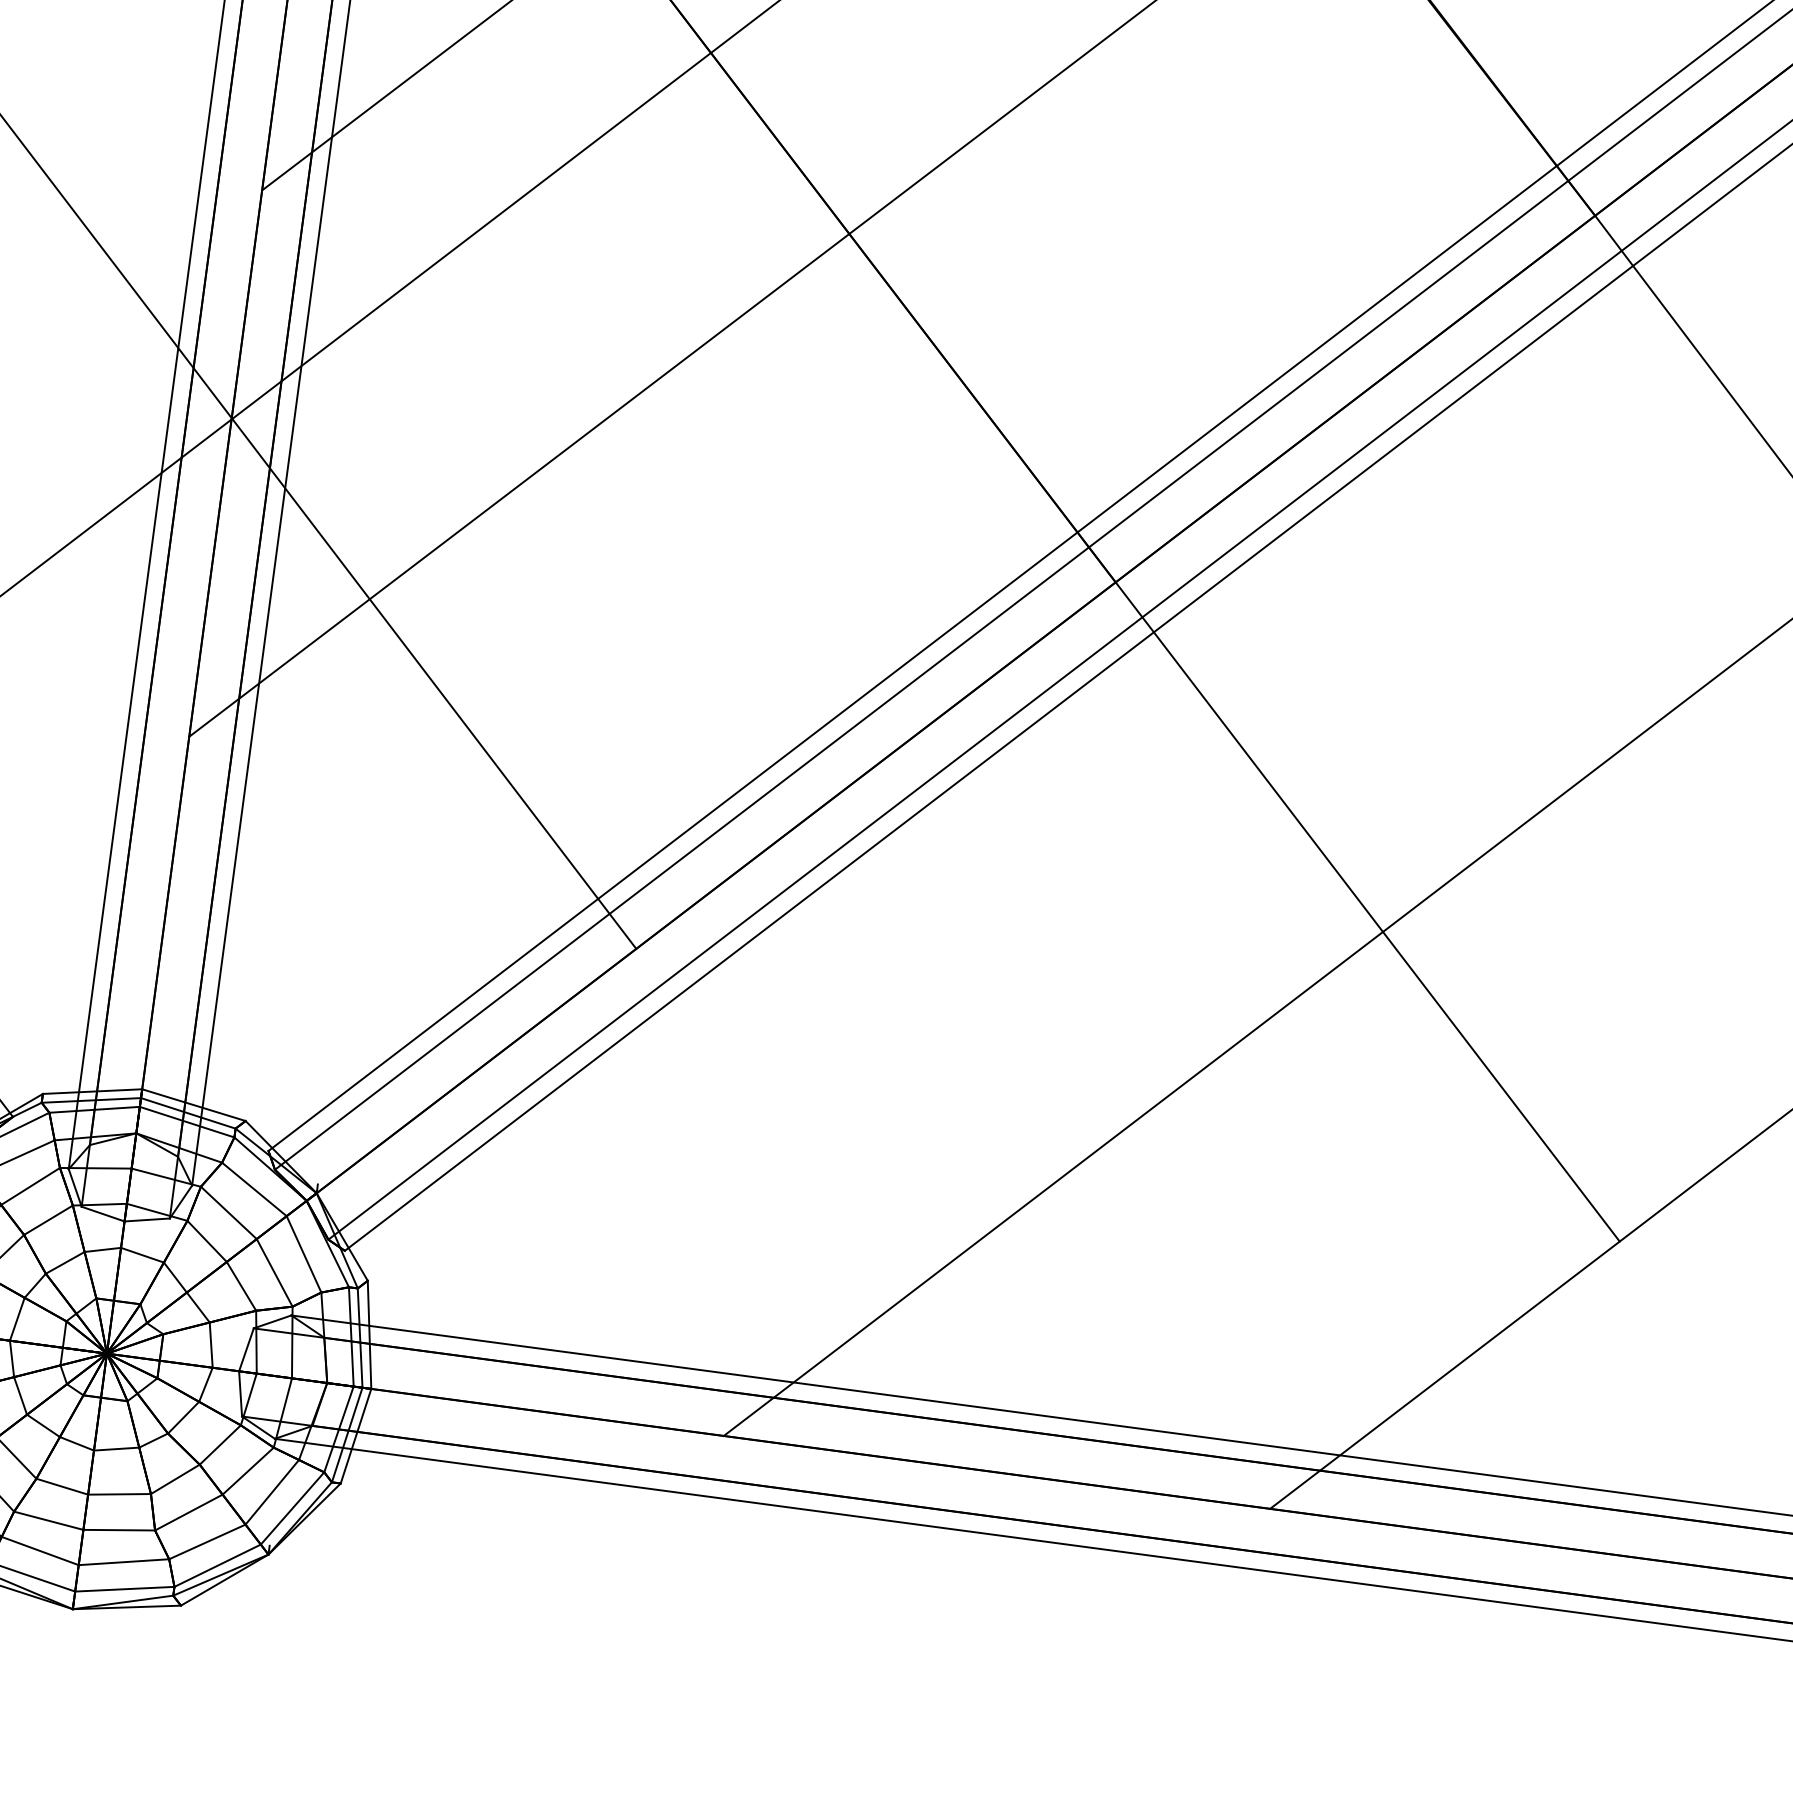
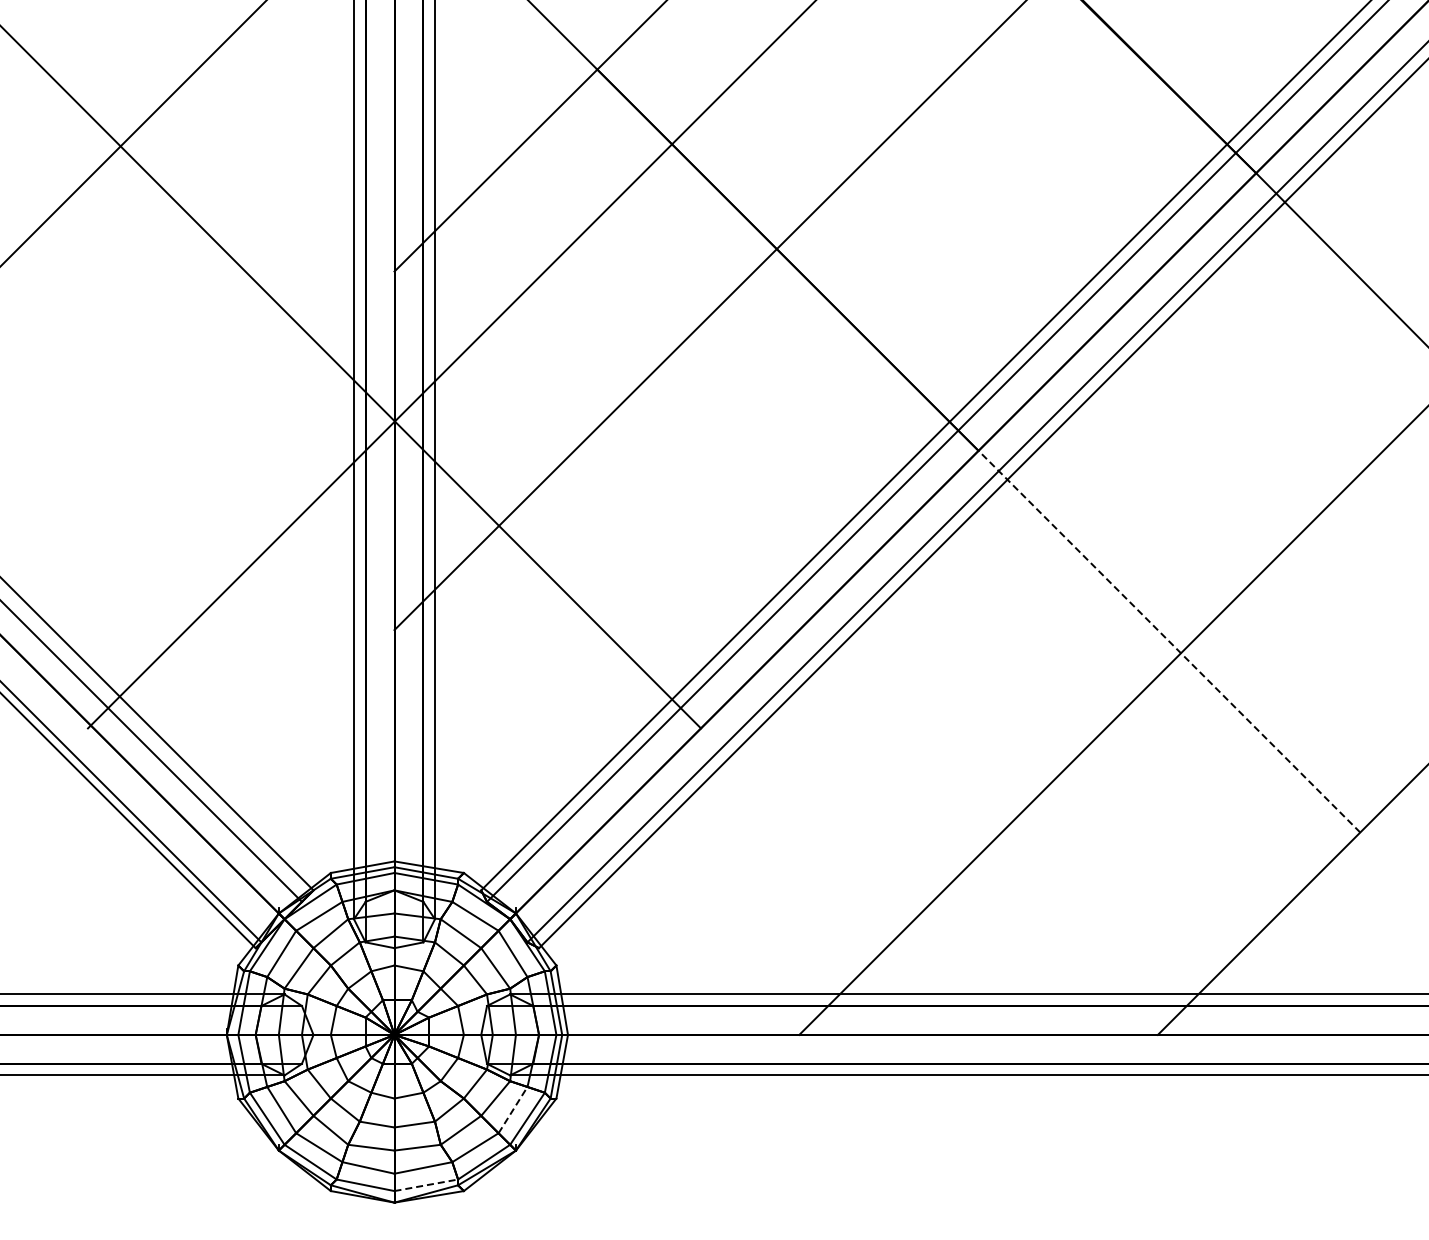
line: (1367, 911) -> (1169, 641), solid -> dashed
line: (273, 1491) -> (513, 1109), solid -> dashed
line: (125, 1589) -> (426, 1185), solid -> dashed

